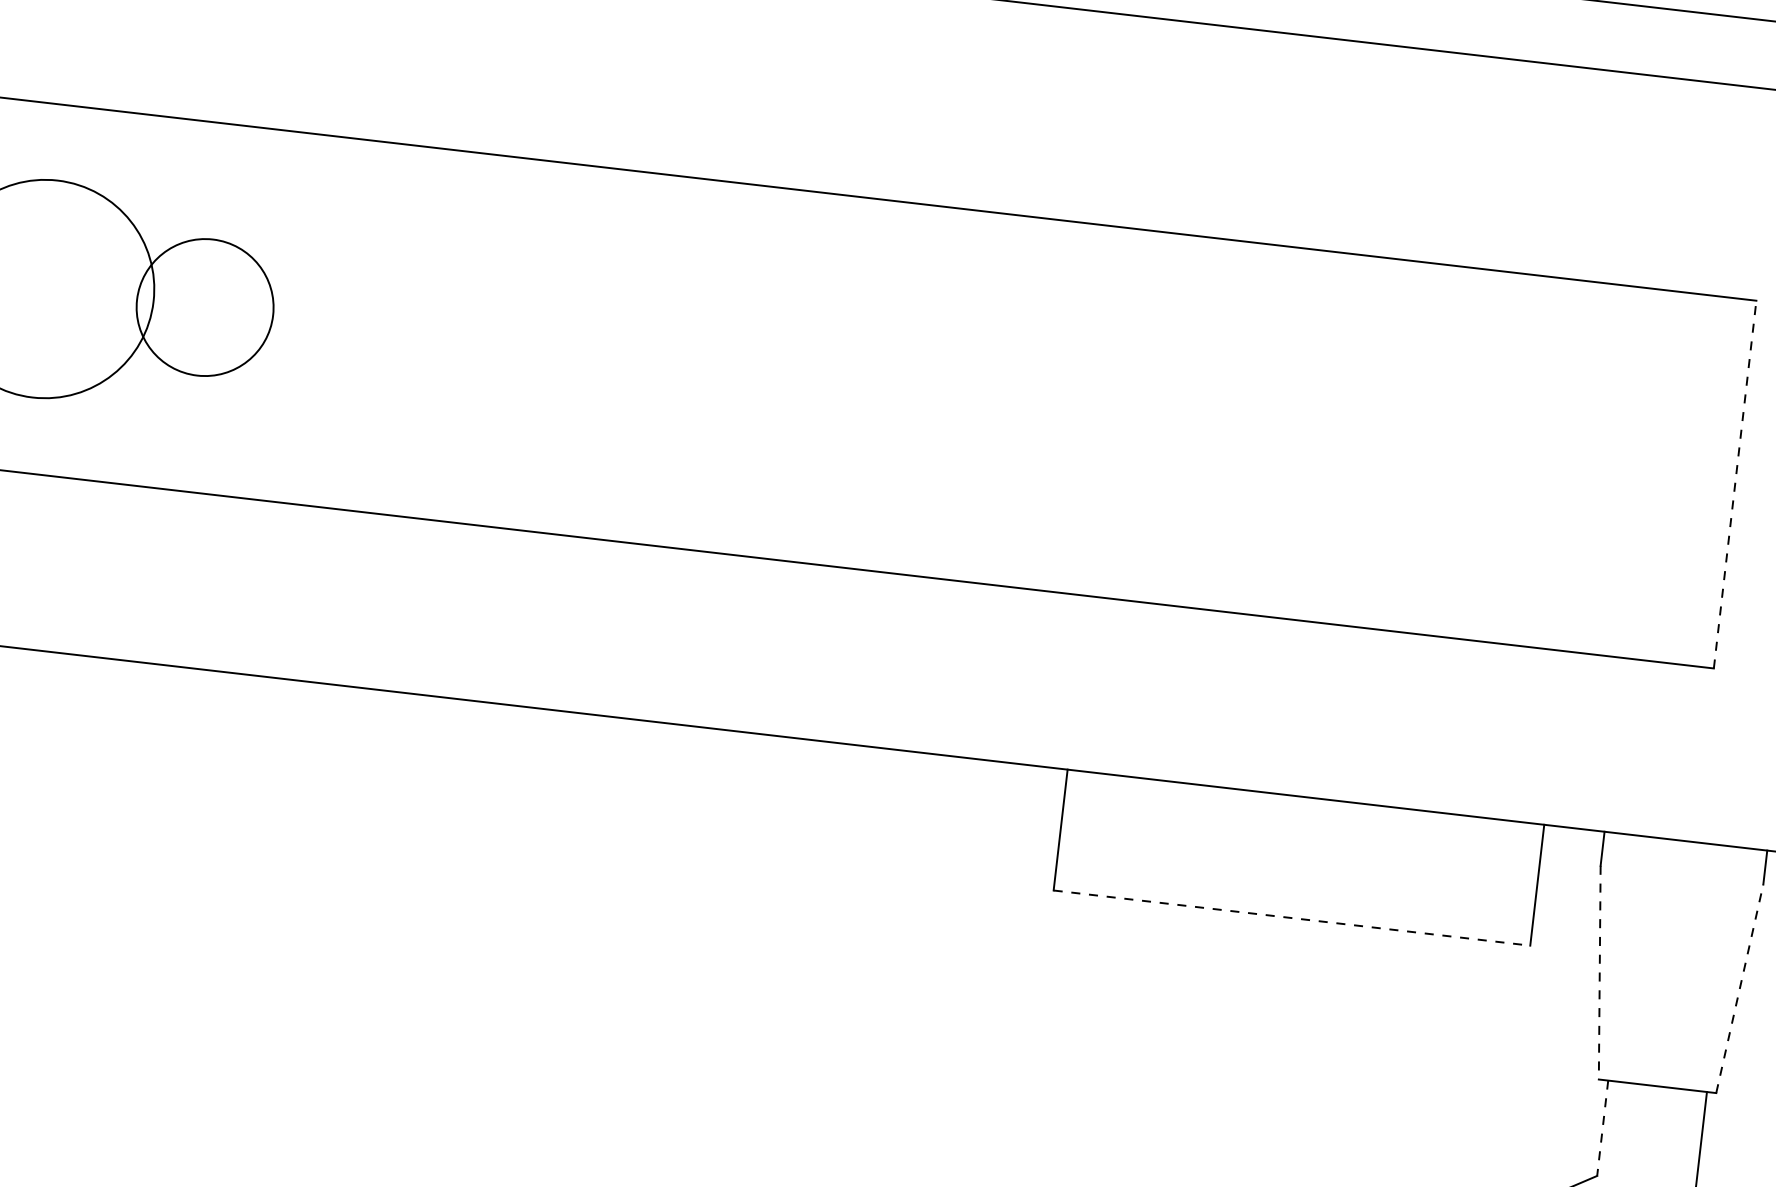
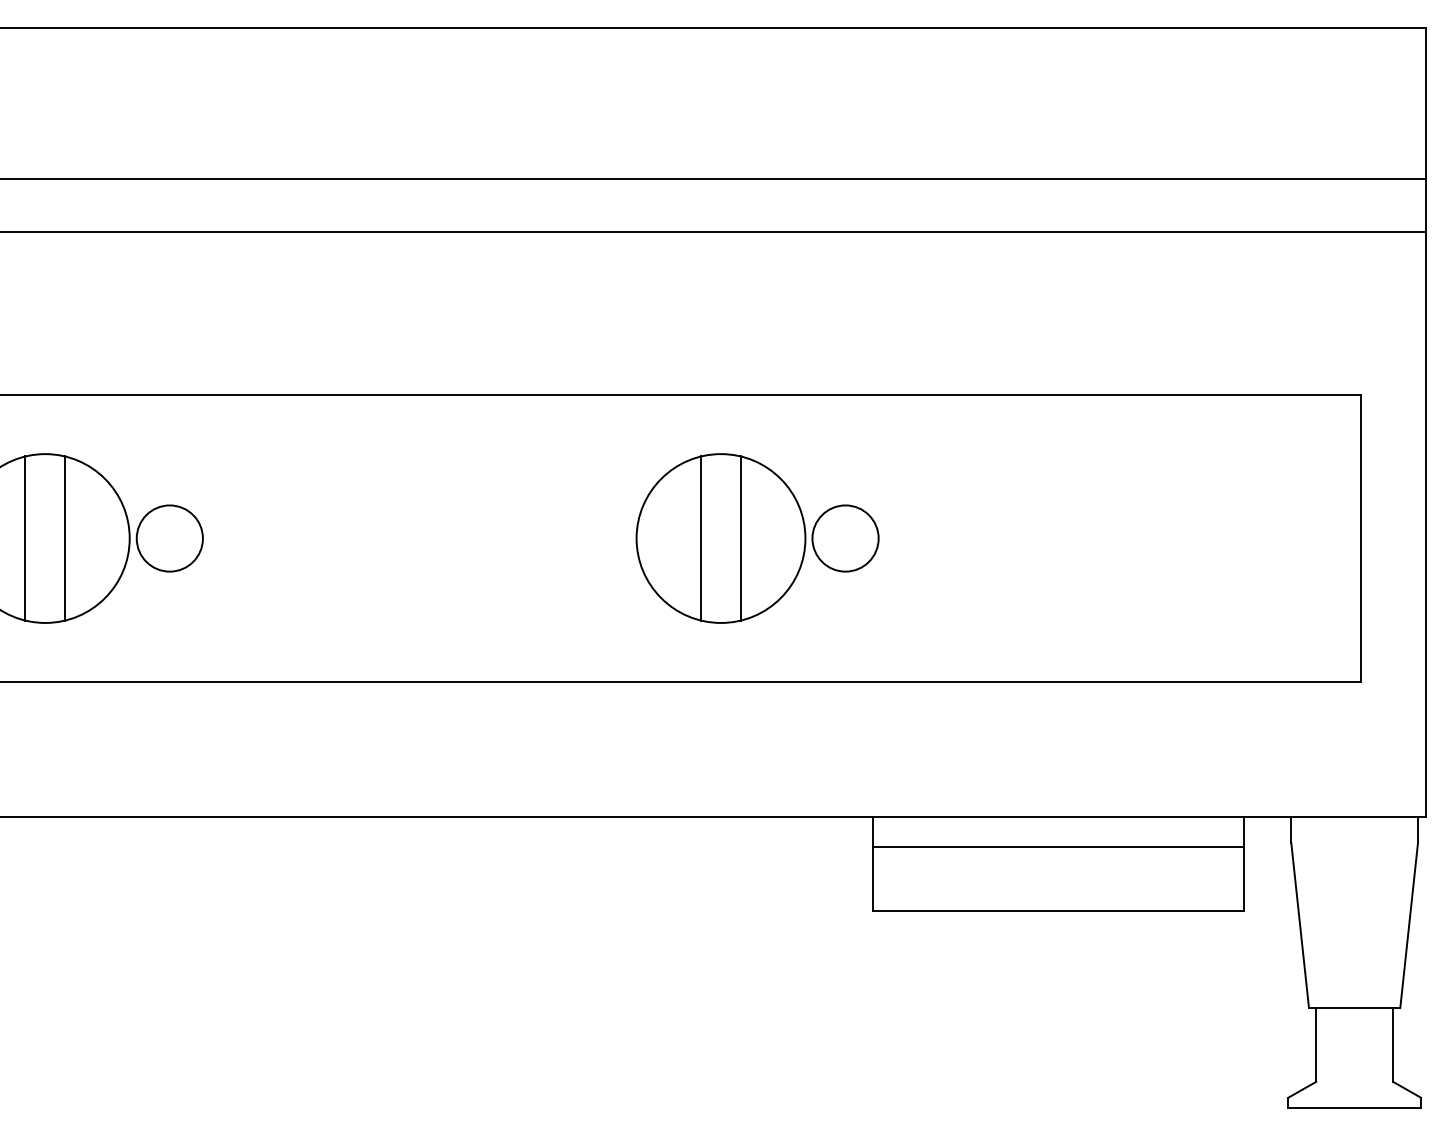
line: (19, 286) -> (25, 538), added
line: (71, 291) -> (65, 538), added
circle: (204, 307) -> (169, 538), size x0.62
part: (960, 394) -> (757, 538), added
line: (1734, 484) -> (1360, 538), dashed -> solid
line: (1300, 836) -> (1058, 847), added
line: (1292, 917) -> (1059, 910), dashed -> solid
line: (1600, 972) -> (1300, 925), dashed -> solid
line: (1740, 988) -> (1409, 925), dashed -> solid
line: (1602, 1129) -> (1316, 1045), dashed -> solid

